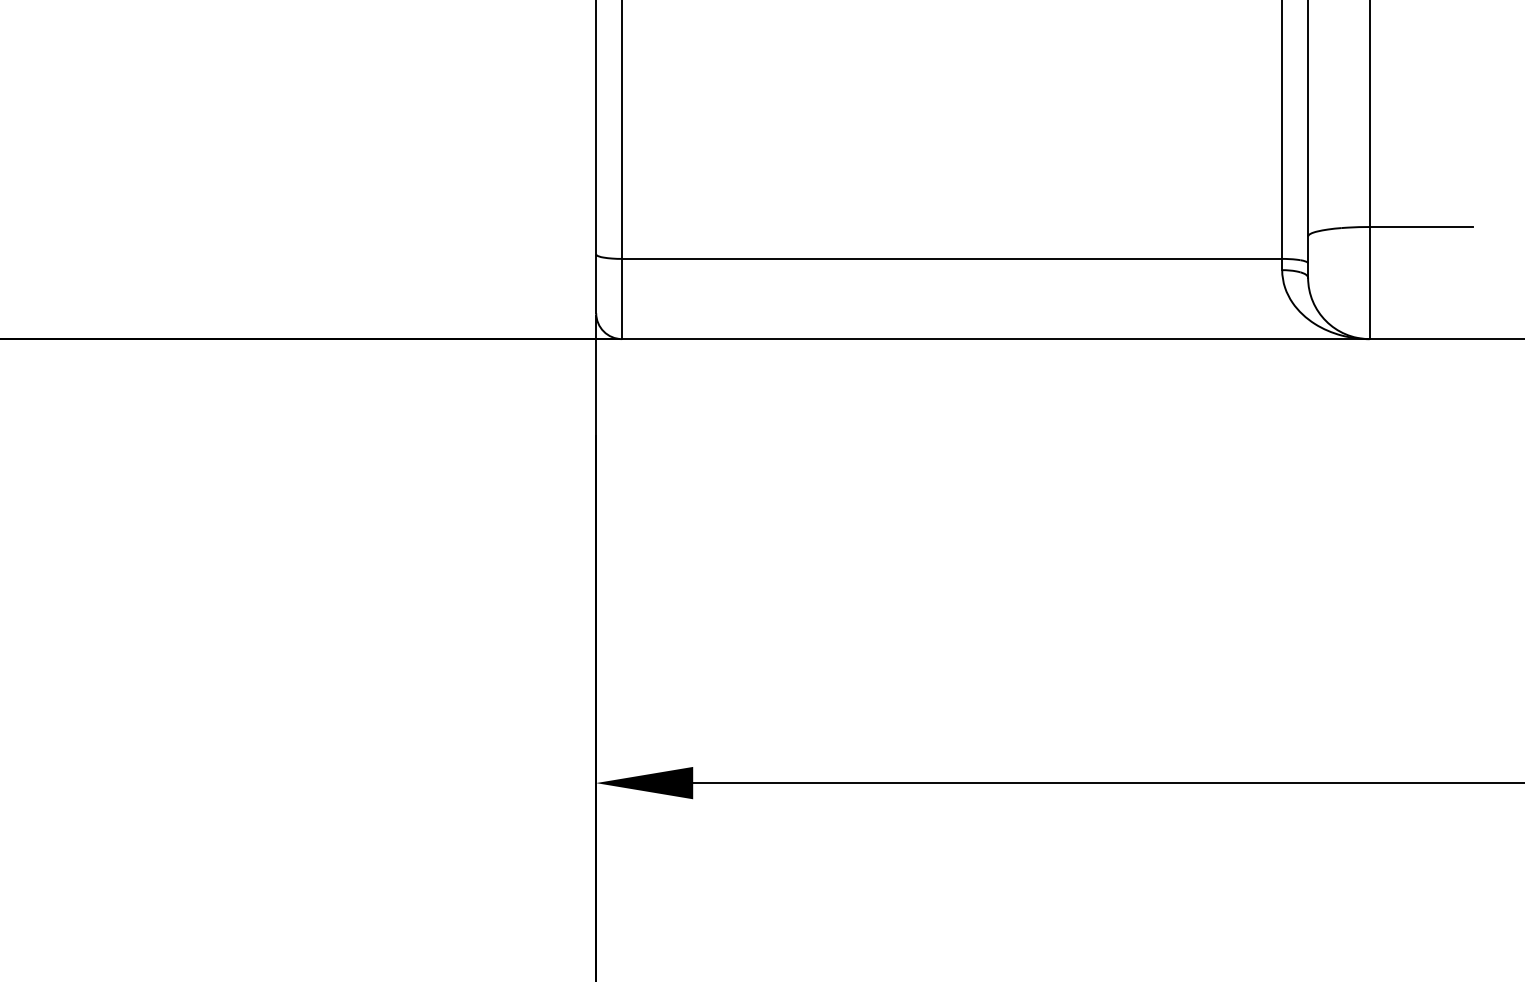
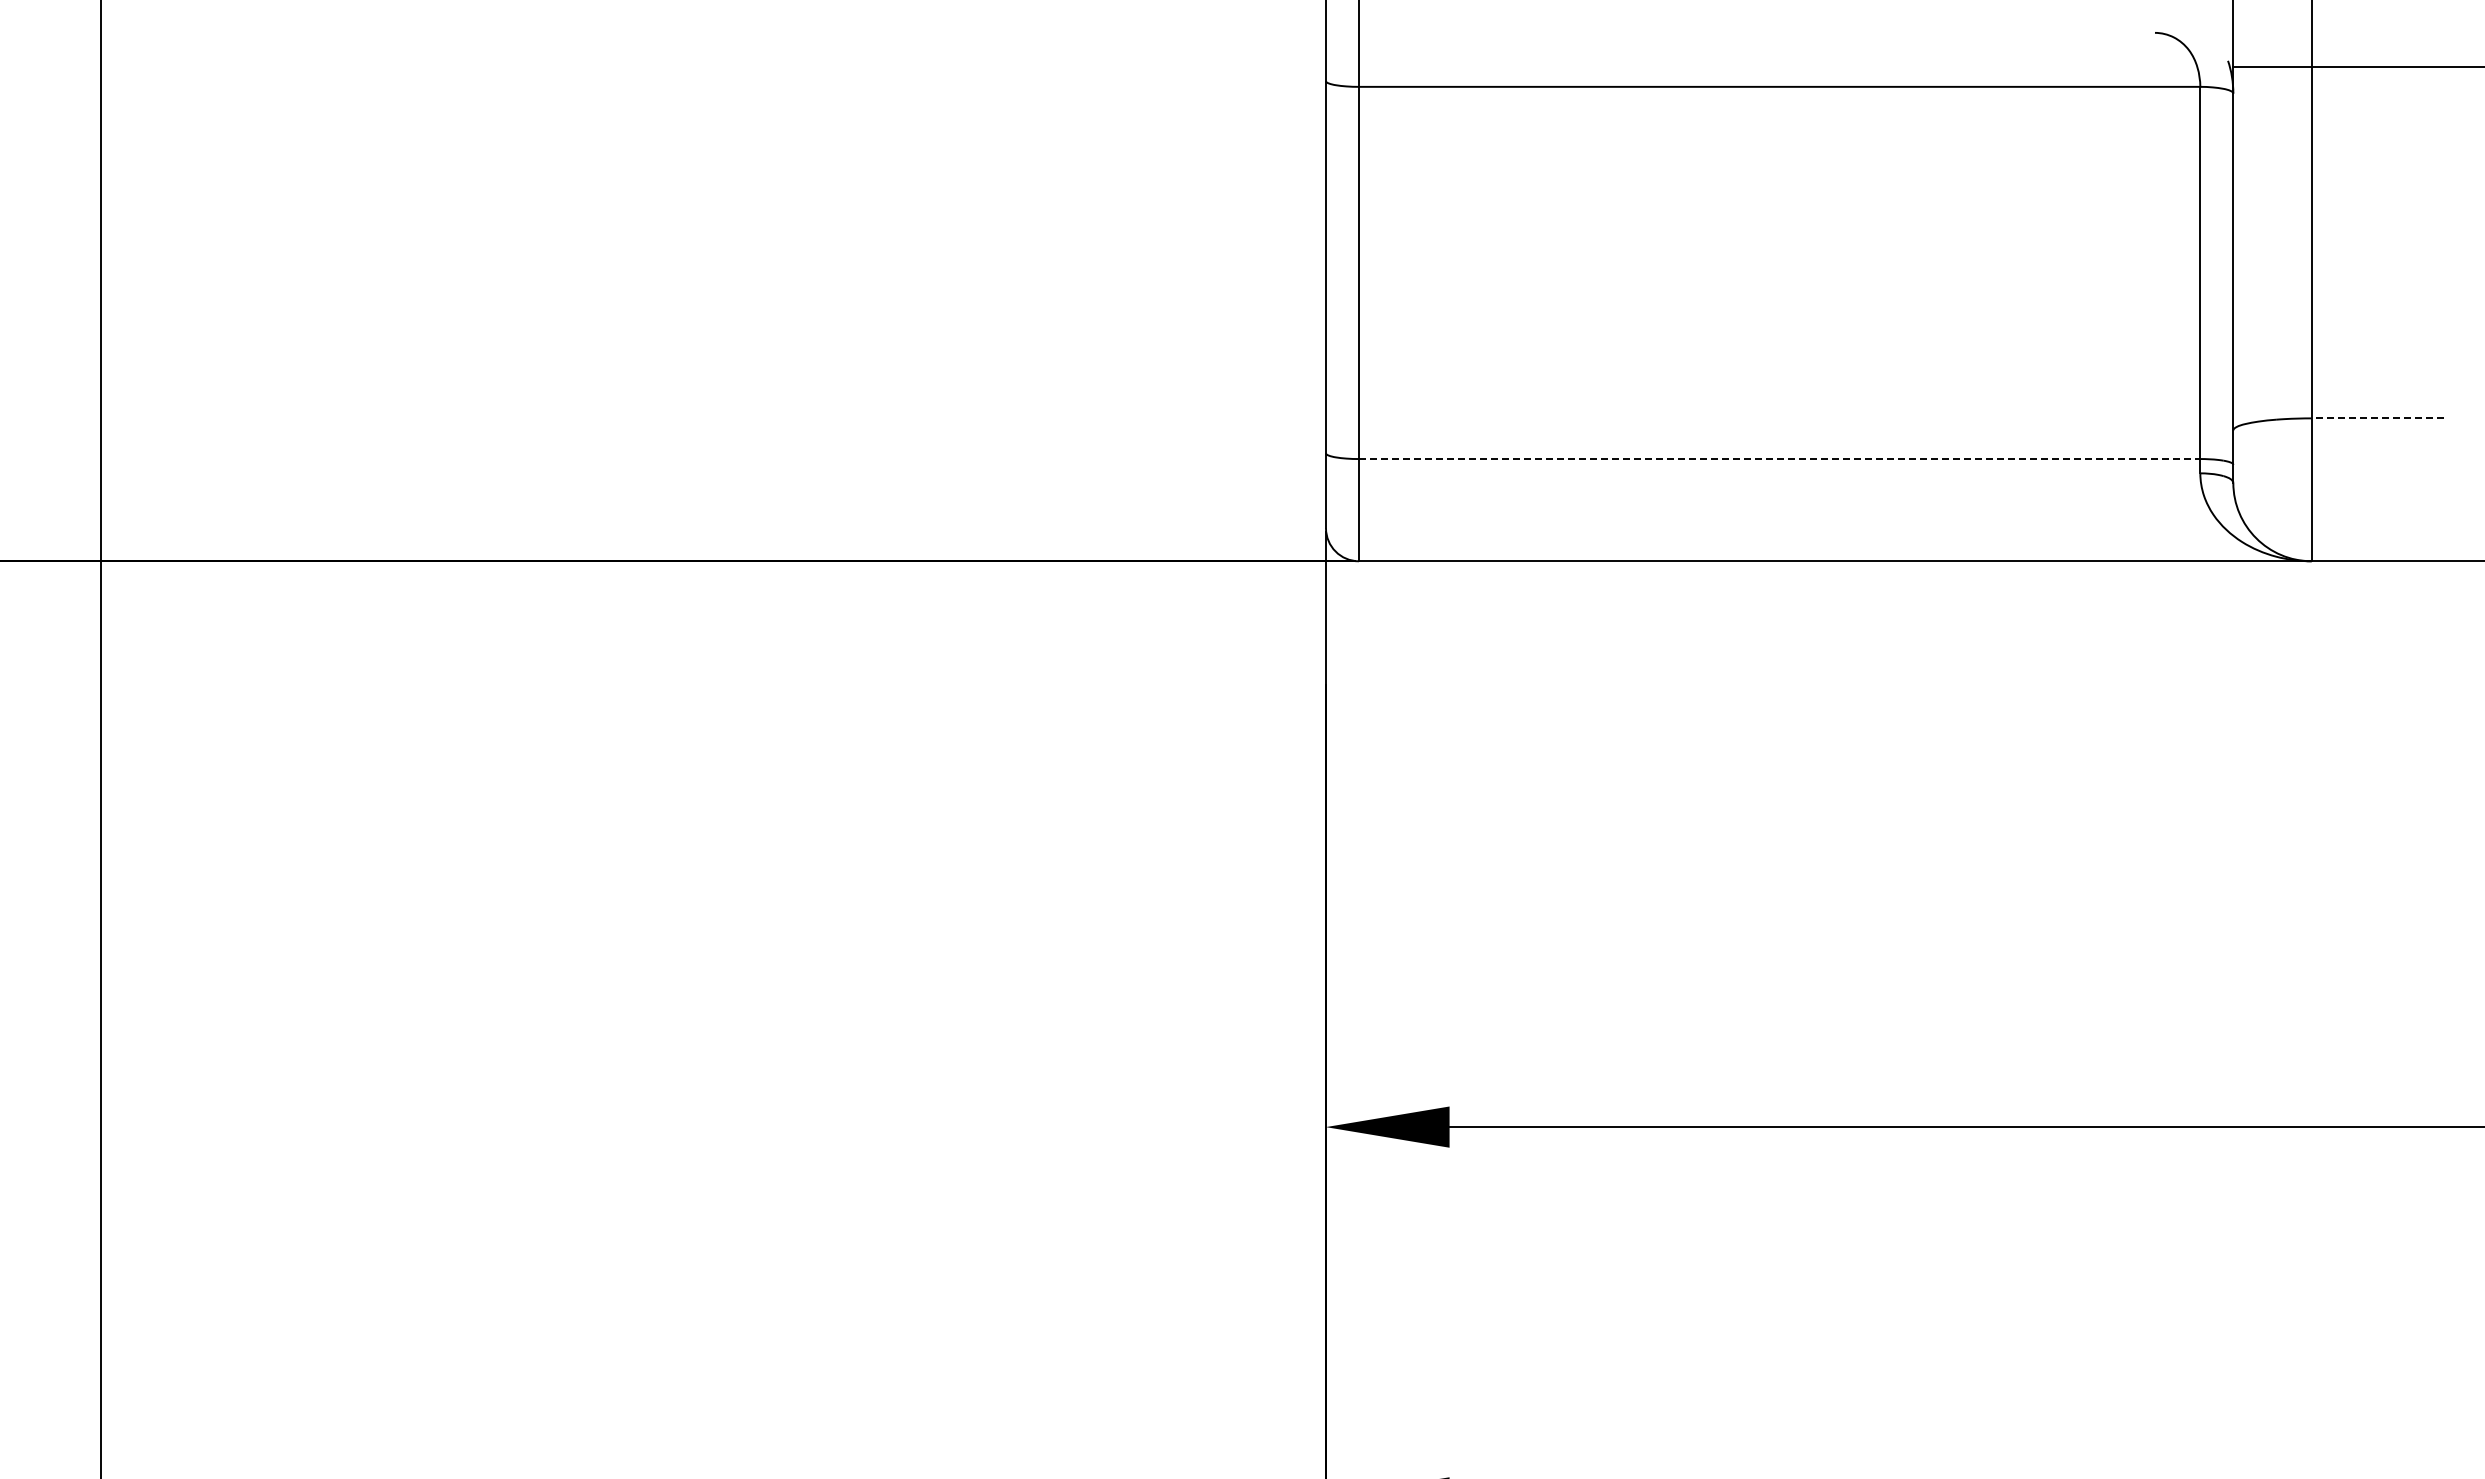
line: (1421, 227) -> (2377, 418), solid -> dashed
line: (952, 259) -> (1779, 459), solid -> dashed

